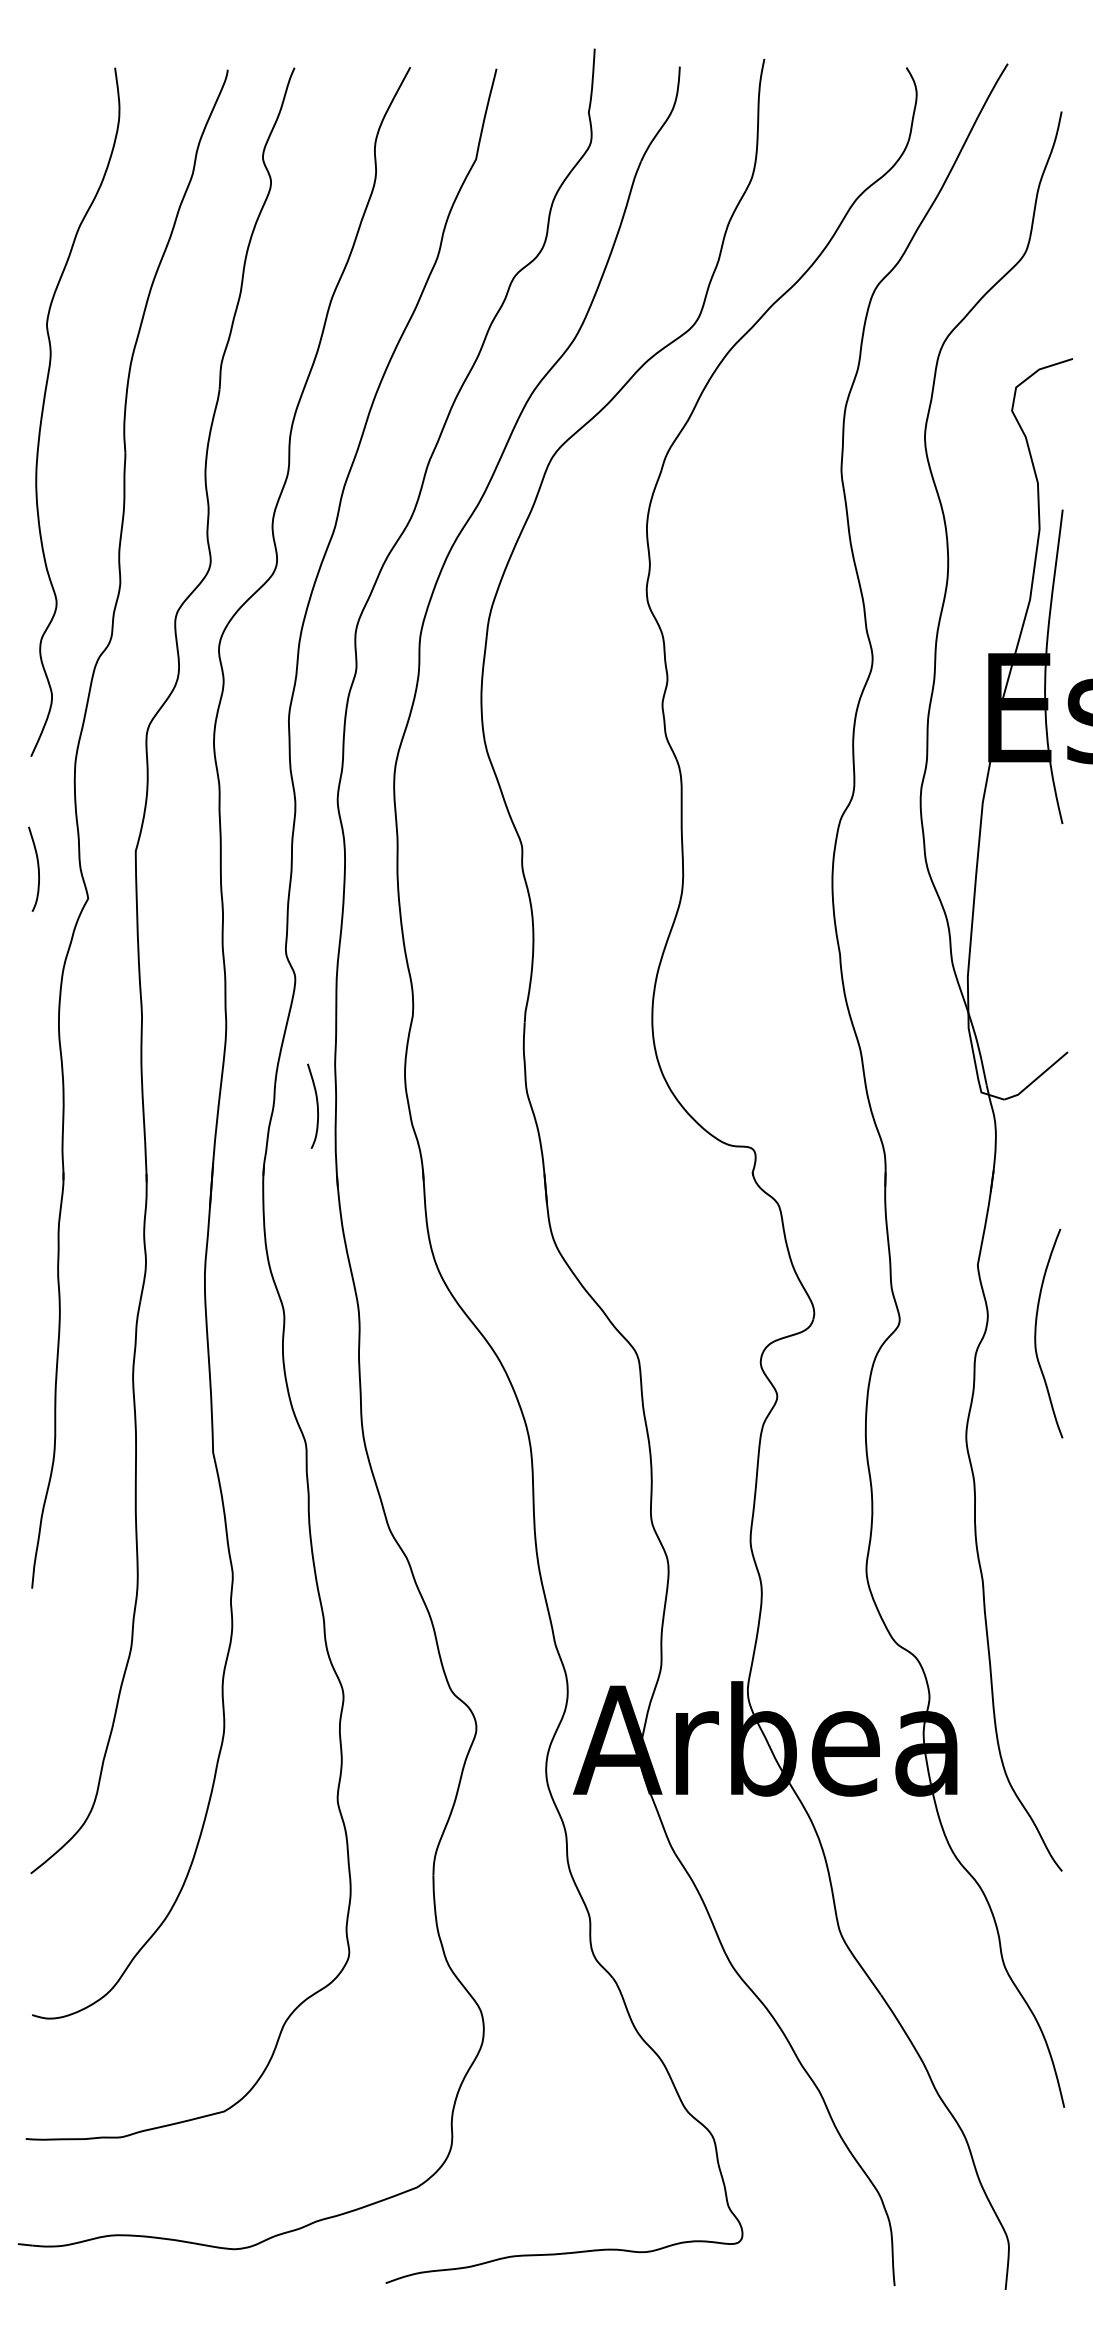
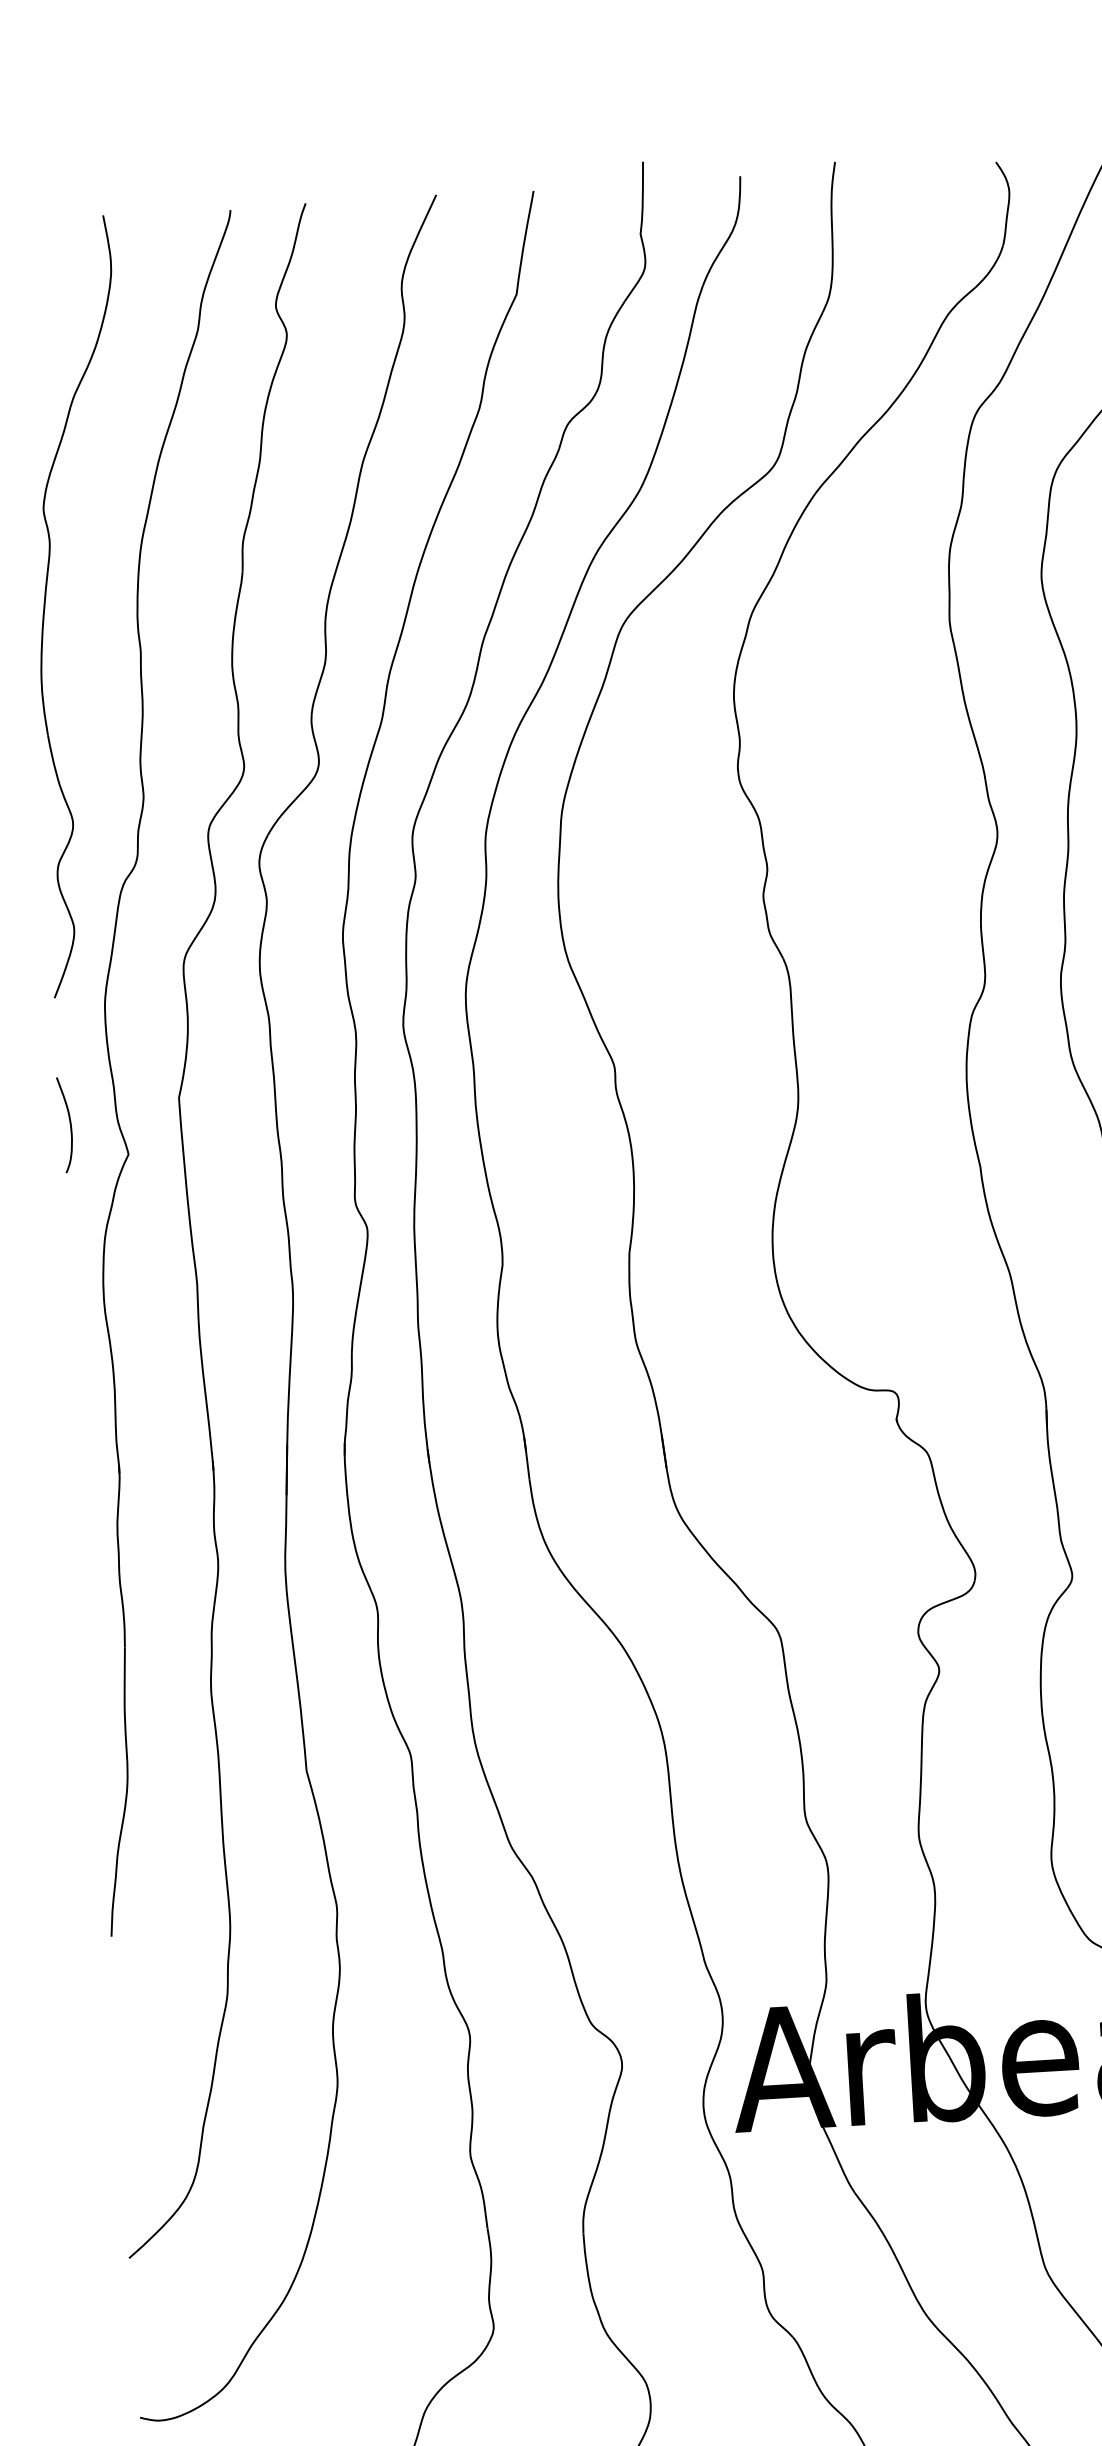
curve: (316, 1105) -> (399, 1372), removed

